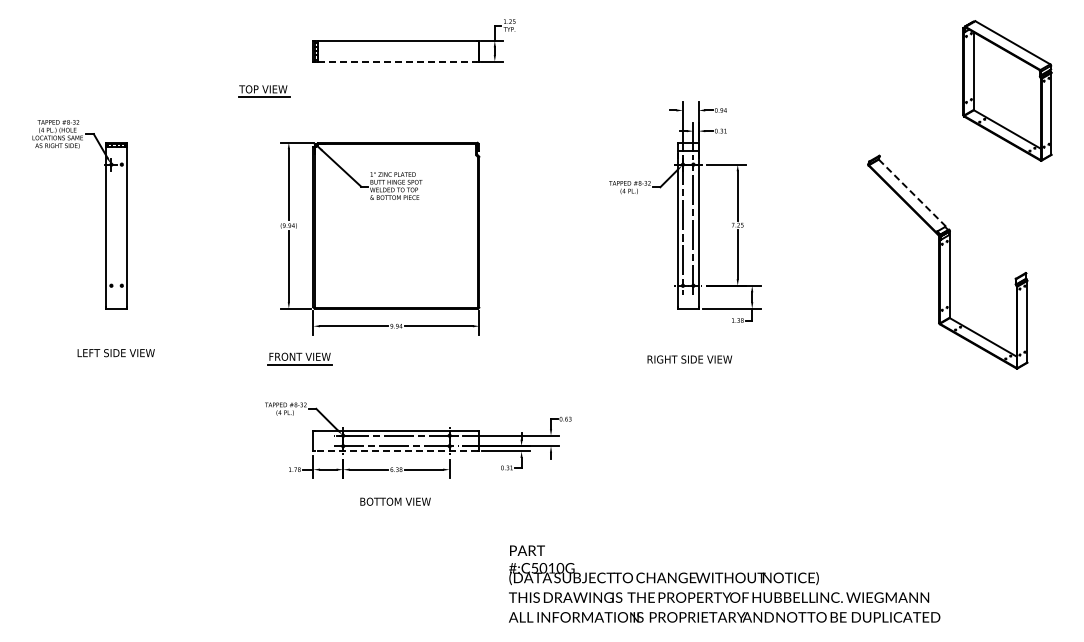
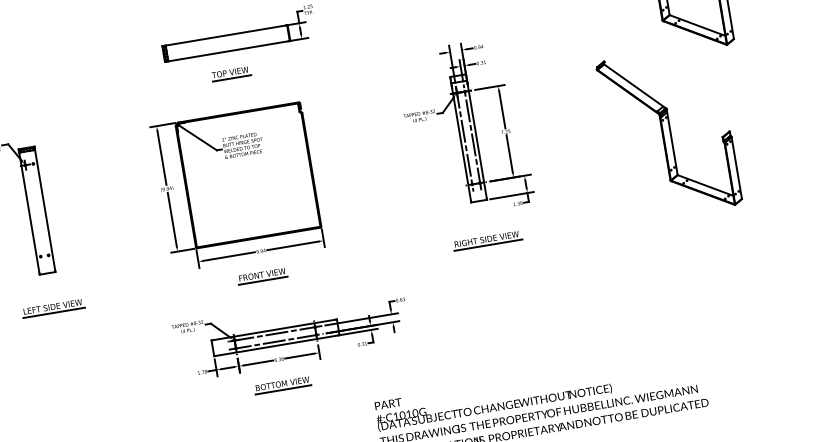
line: (397, 61) -> (228, 51), dashed -> solid
part: (264, 91) -> (231, 73), moved
line: (913, 194) -> (634, 86), dashed -> solid
part: (299, 358) -> (262, 276), moved
line: (116, 361) -> (54, 313), added
line: (690, 367) -> (488, 245), added
line: (395, 451) -> (276, 345), dashed -> solid
line: (395, 509) -> (283, 389), added
text: (534, 567) -> (395, 415), #:C5010G -> #:C1010G

